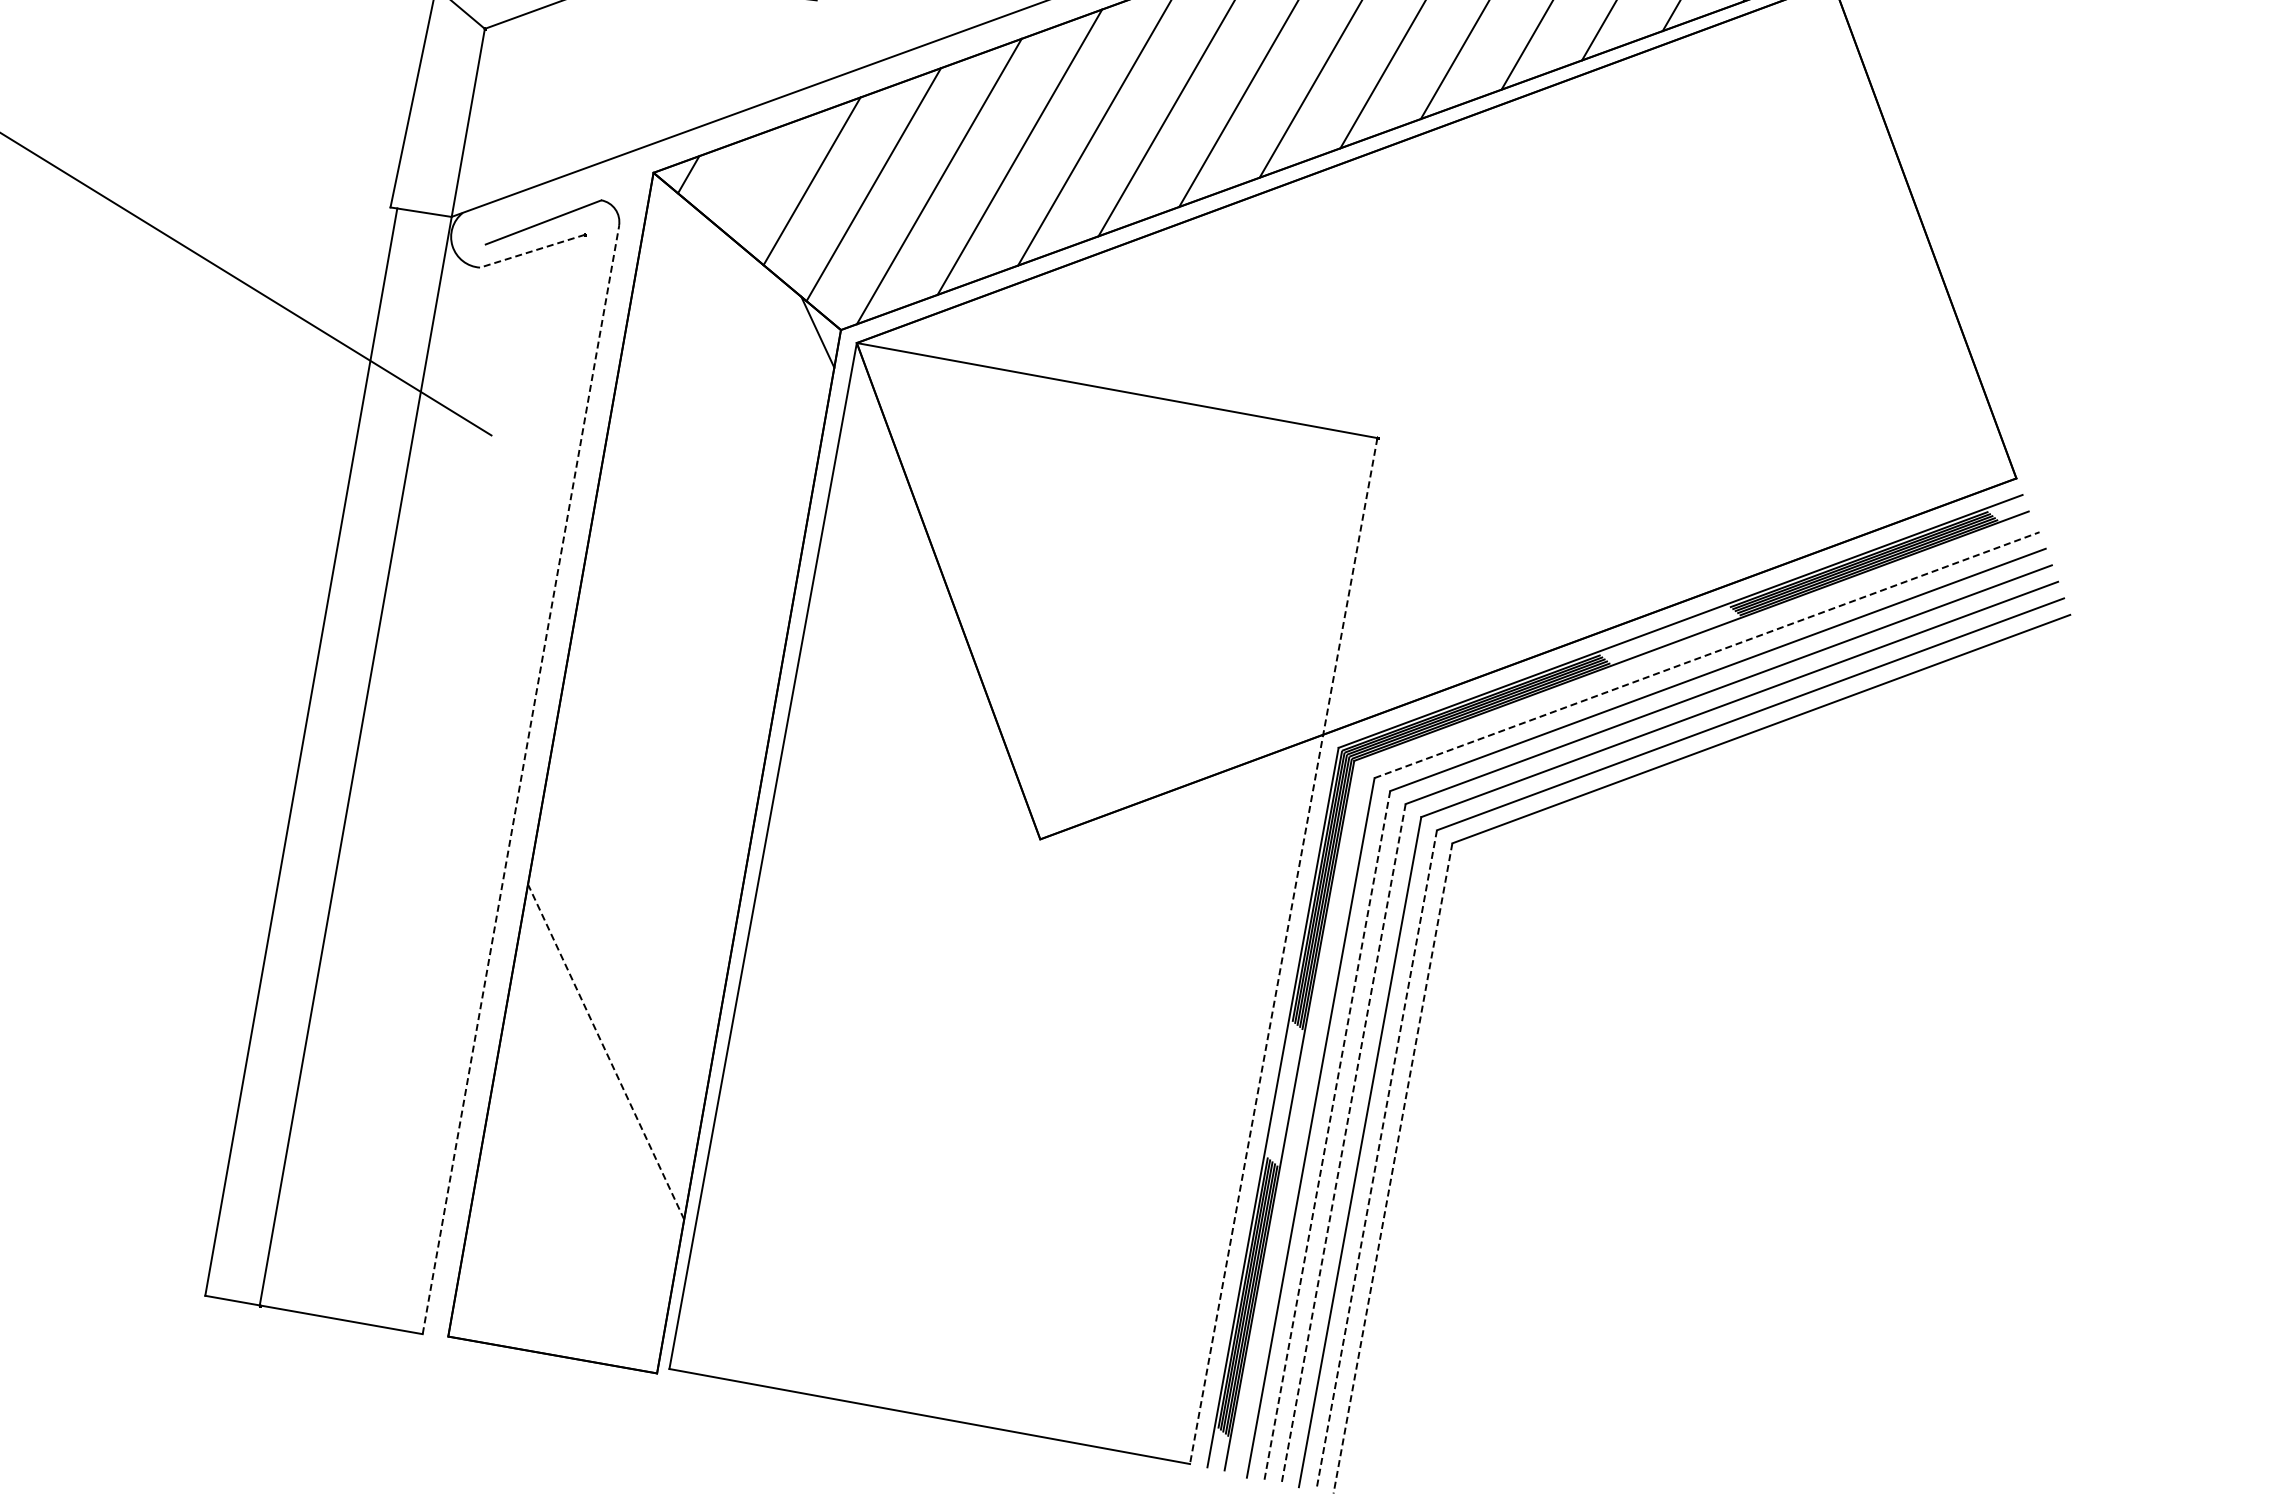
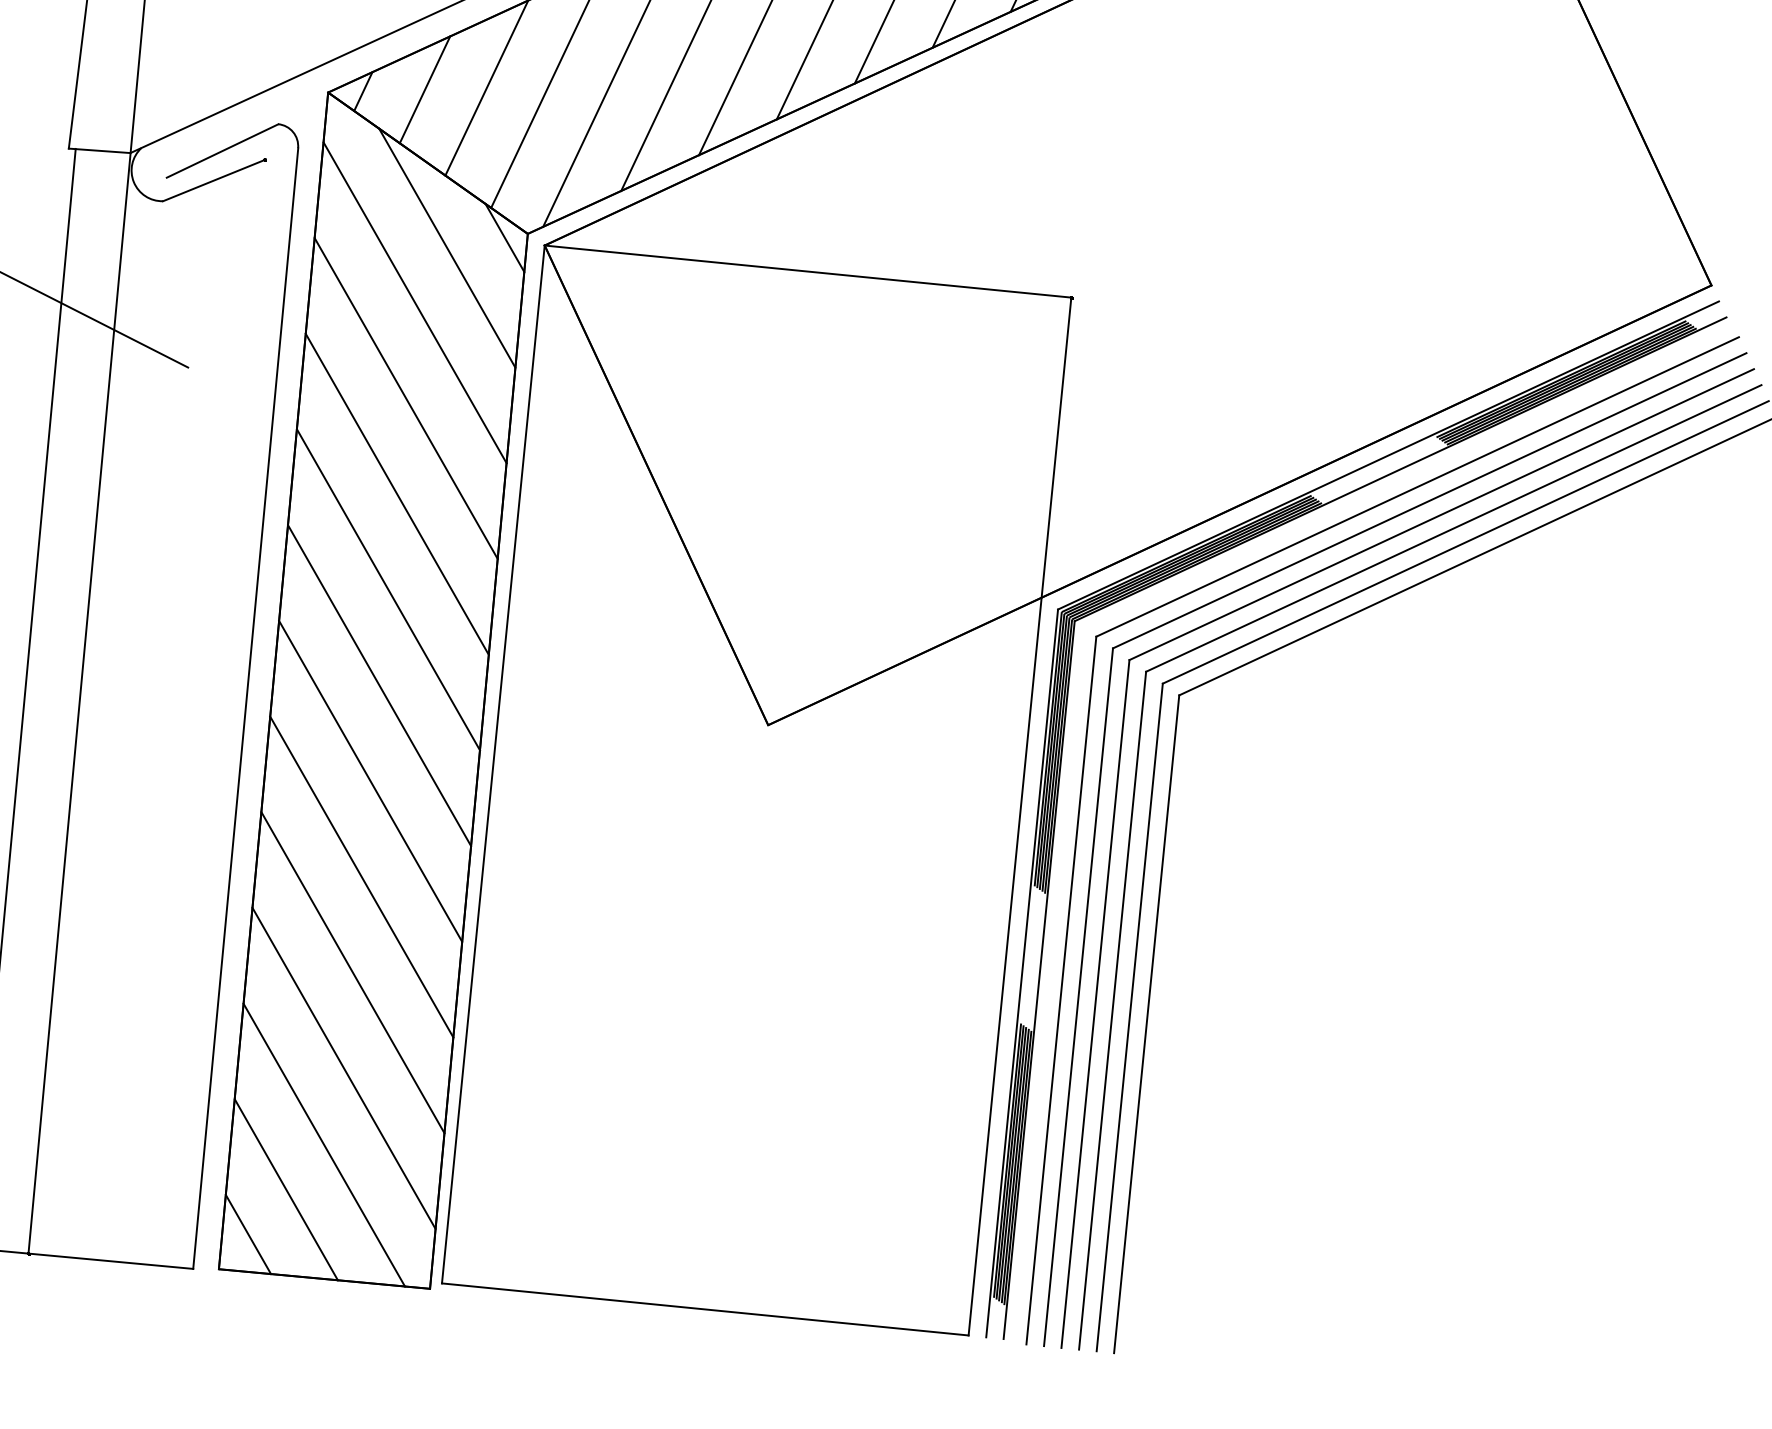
line: (749, 177) -> (424, 89), added
line: (532, 251) -> (213, 180), dashed -> solid
line: (759, 337) -> (447, 247), added
line: (722, 389) -> (414, 302), added
line: (706, 483) -> (406, 397), added
line: (689, 578) -> (397, 493), added
line: (1707, 654) -> (1418, 486), dashed -> solid
line: (672, 673) -> (388, 589), added
line: (656, 767) -> (379, 684), added
line: (520, 780) -> (245, 709), dashed -> solid
line: (639, 862) -> (370, 781), added
line: (1283, 951) -> (1019, 816), dashed -> solid
line: (622, 957) -> (361, 877), added
line: (606, 1052) -> (353, 973), dashed -> solid
line: (1327, 1135) -> (1078, 996), dashed -> solid
line: (1343, 1144) -> (1095, 1004), dashed -> solid
line: (589, 1146) -> (344, 1068), added
line: (1376, 1160) -> (1129, 1017), dashed -> solid
line: (1392, 1168) -> (1146, 1024), dashed -> solid
line: (563, 1221) -> (324, 1145), added
line: (522, 1262) -> (286, 1189), added
line: (480, 1304) -> (248, 1234), added

